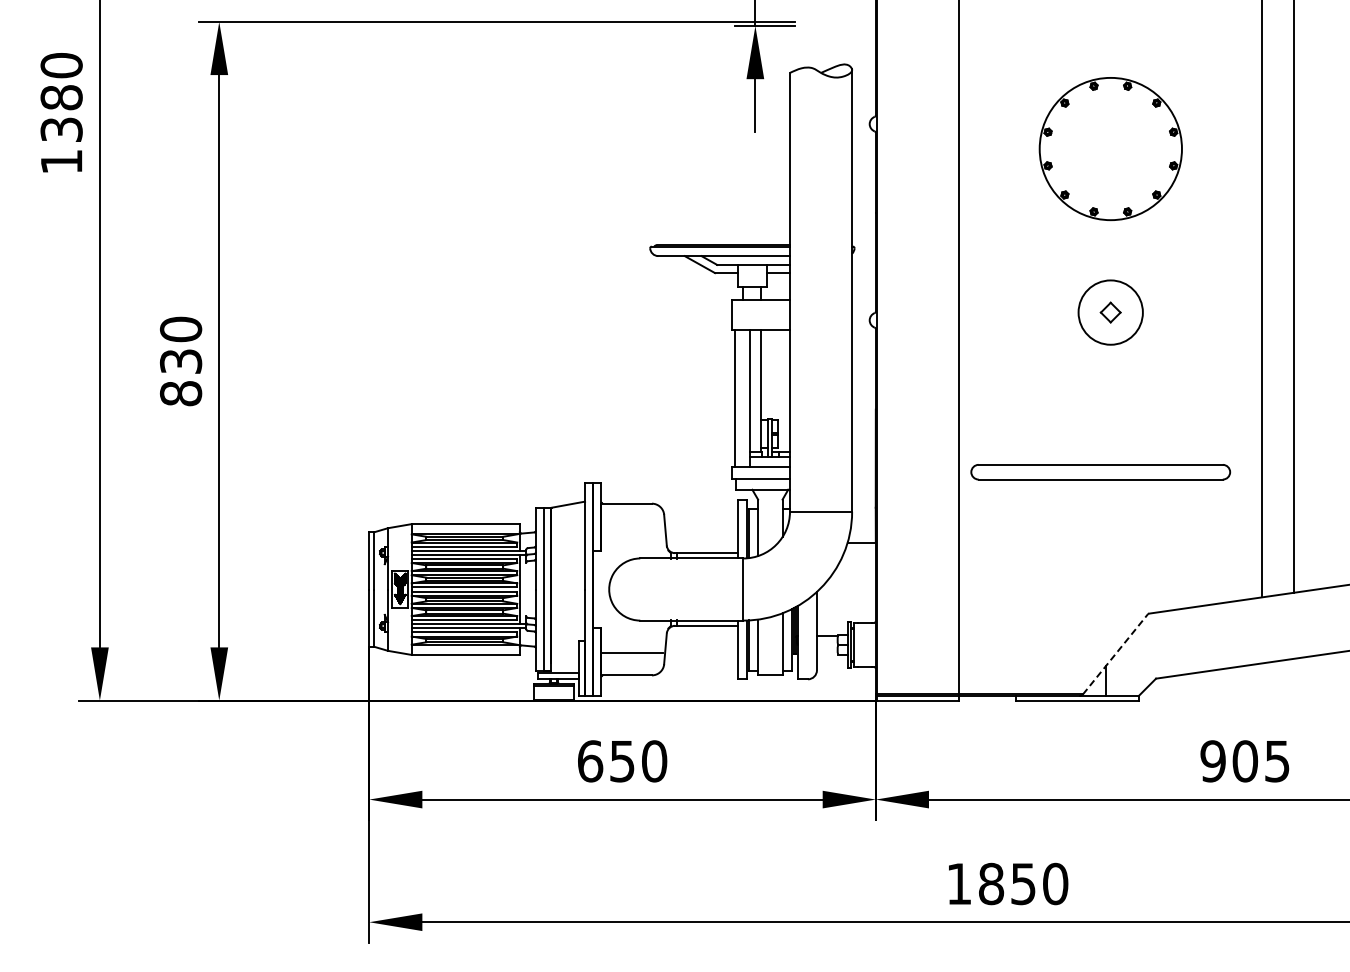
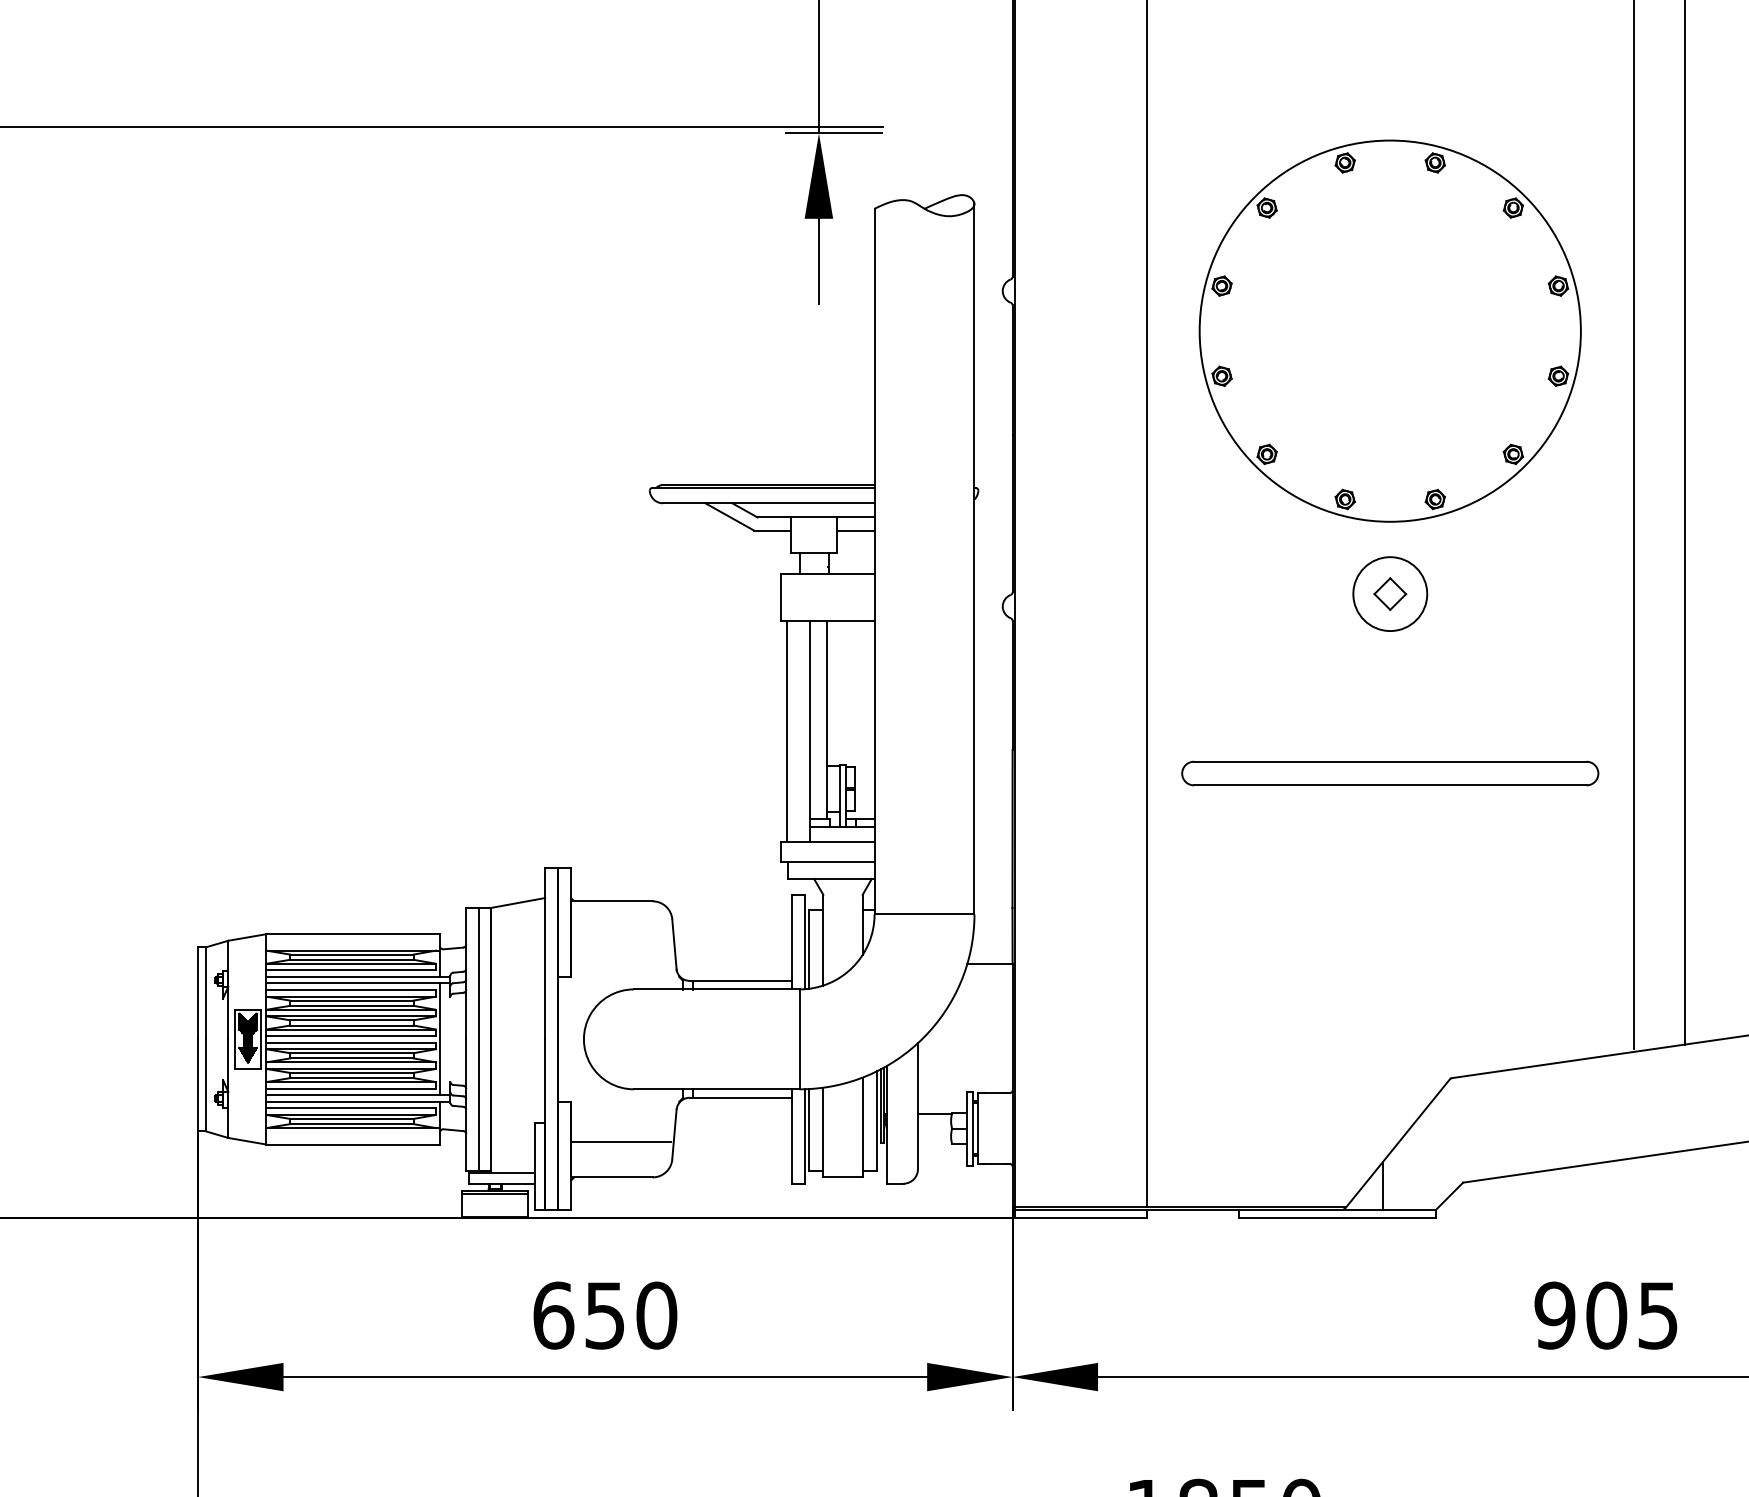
part: (1110, 148) -> (1389, 330), size x1.67
circle: (1110, 312) -> (1389, 593), size x0.71
part: (1100, 472) -> (1389, 774), moved
line: (1115, 654) -> (1397, 1143), dashed -> solid

